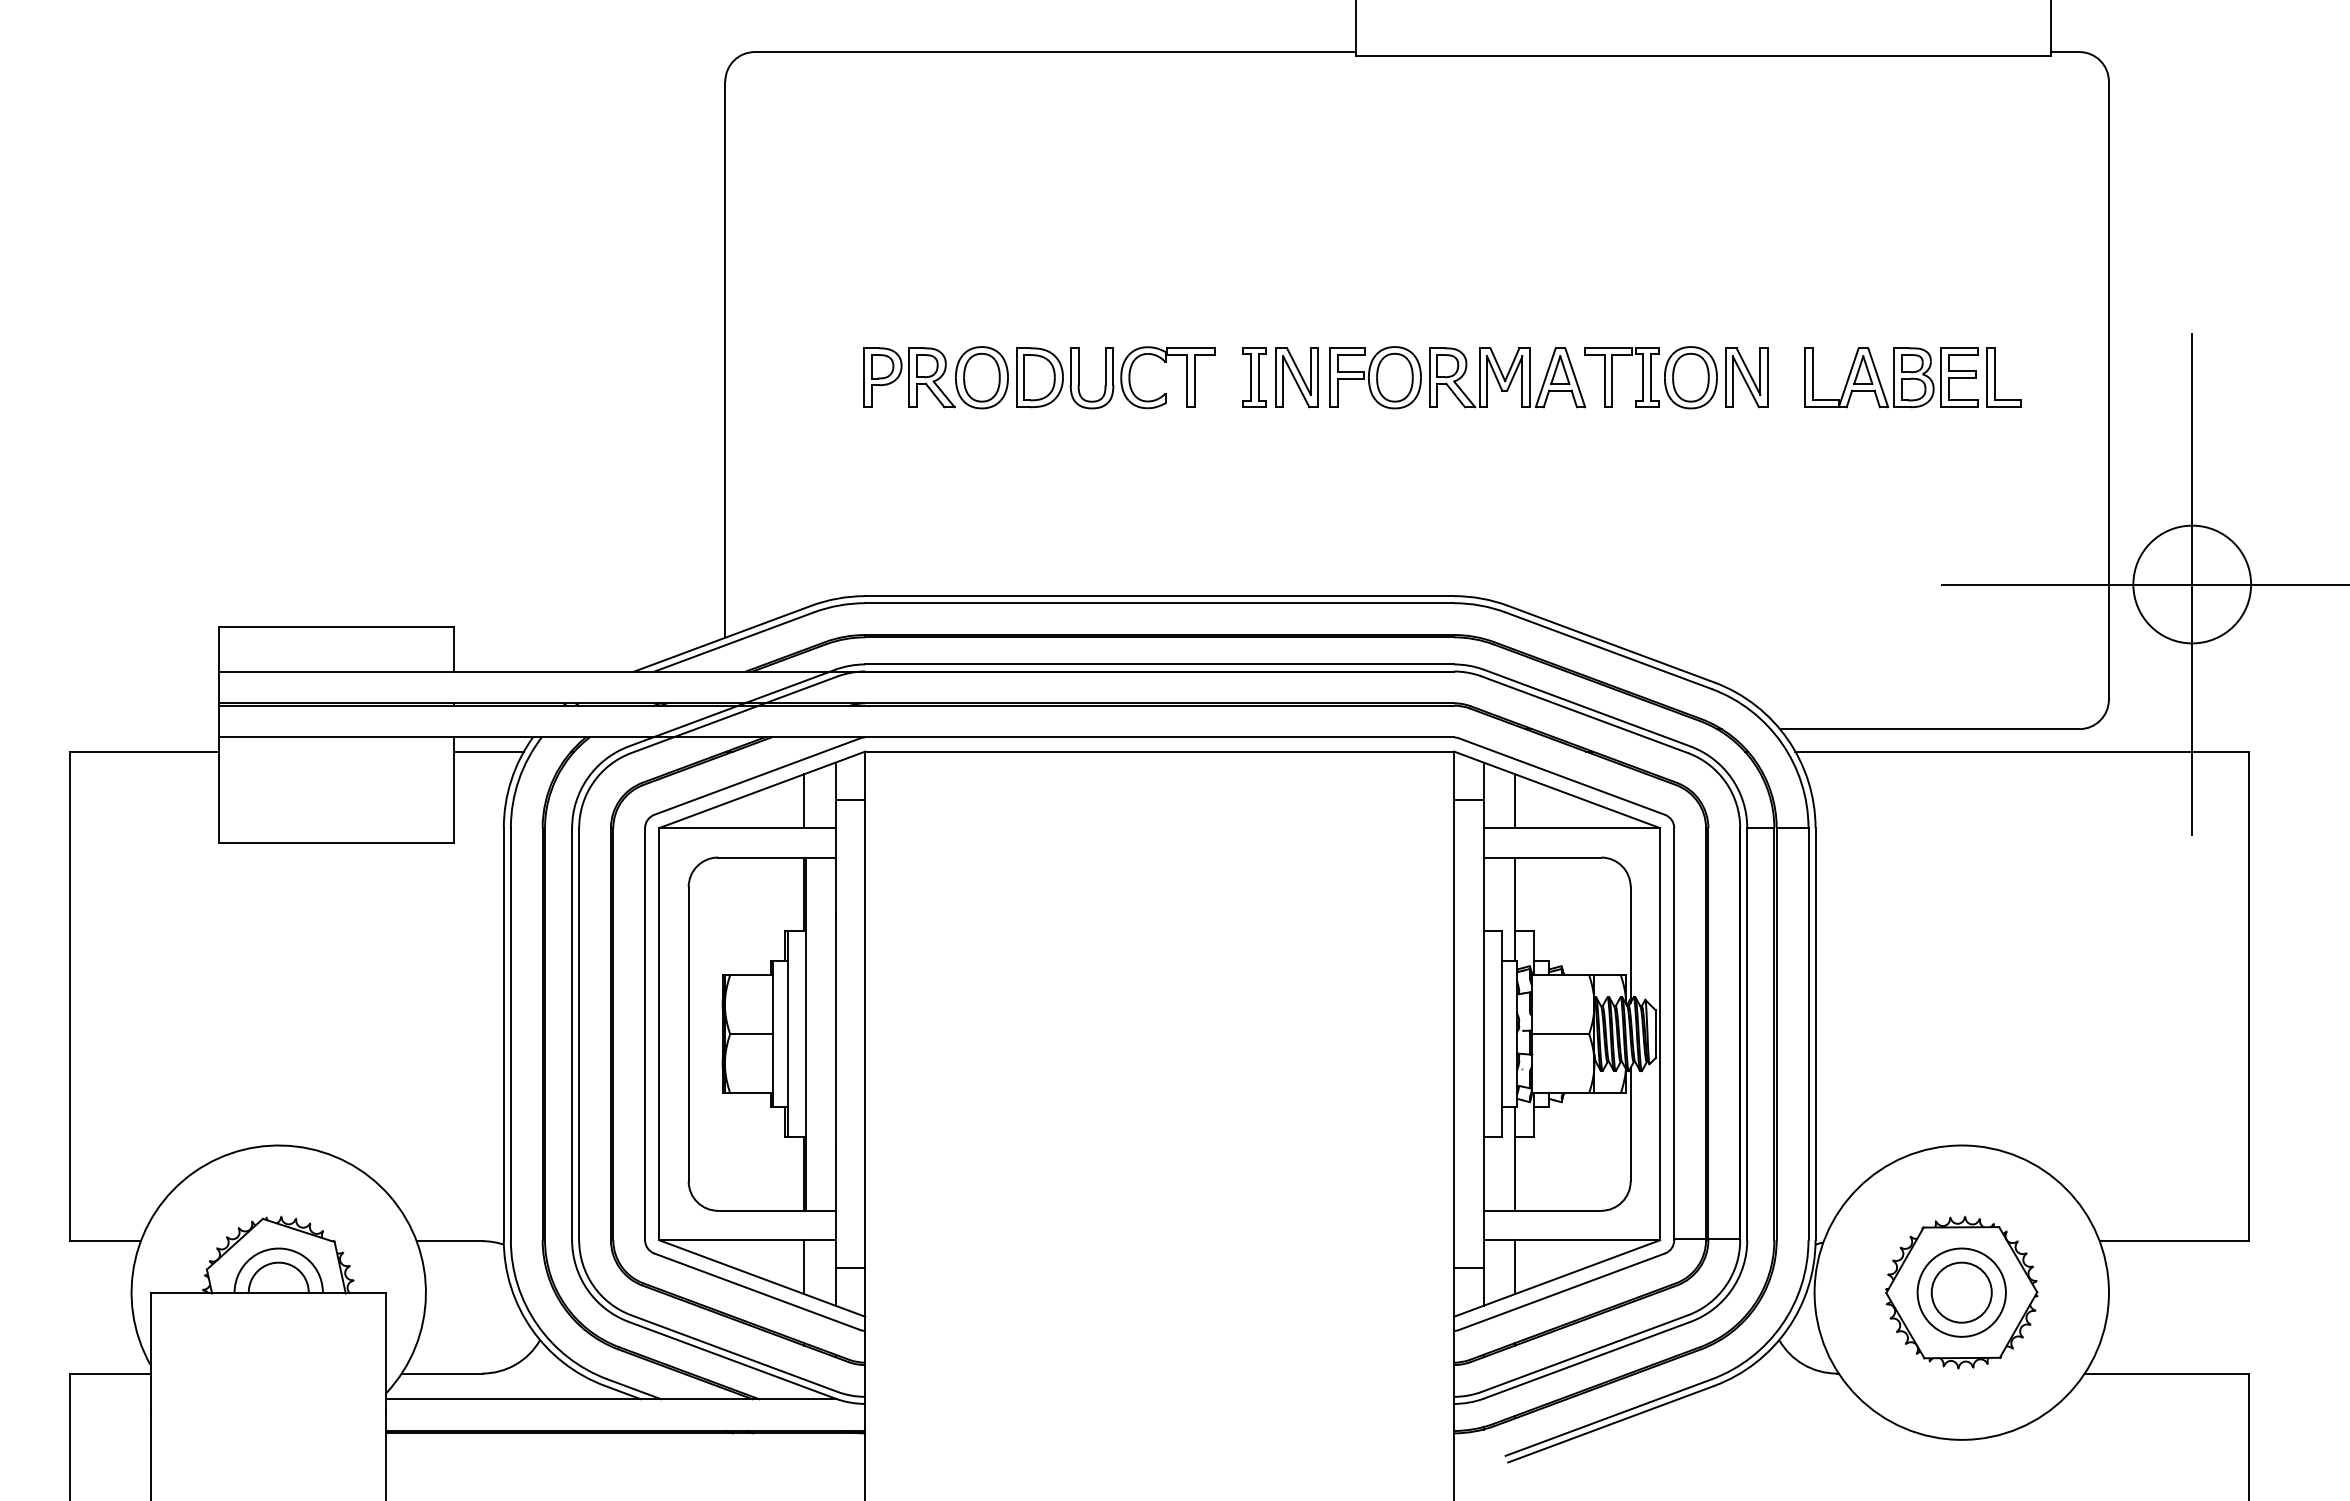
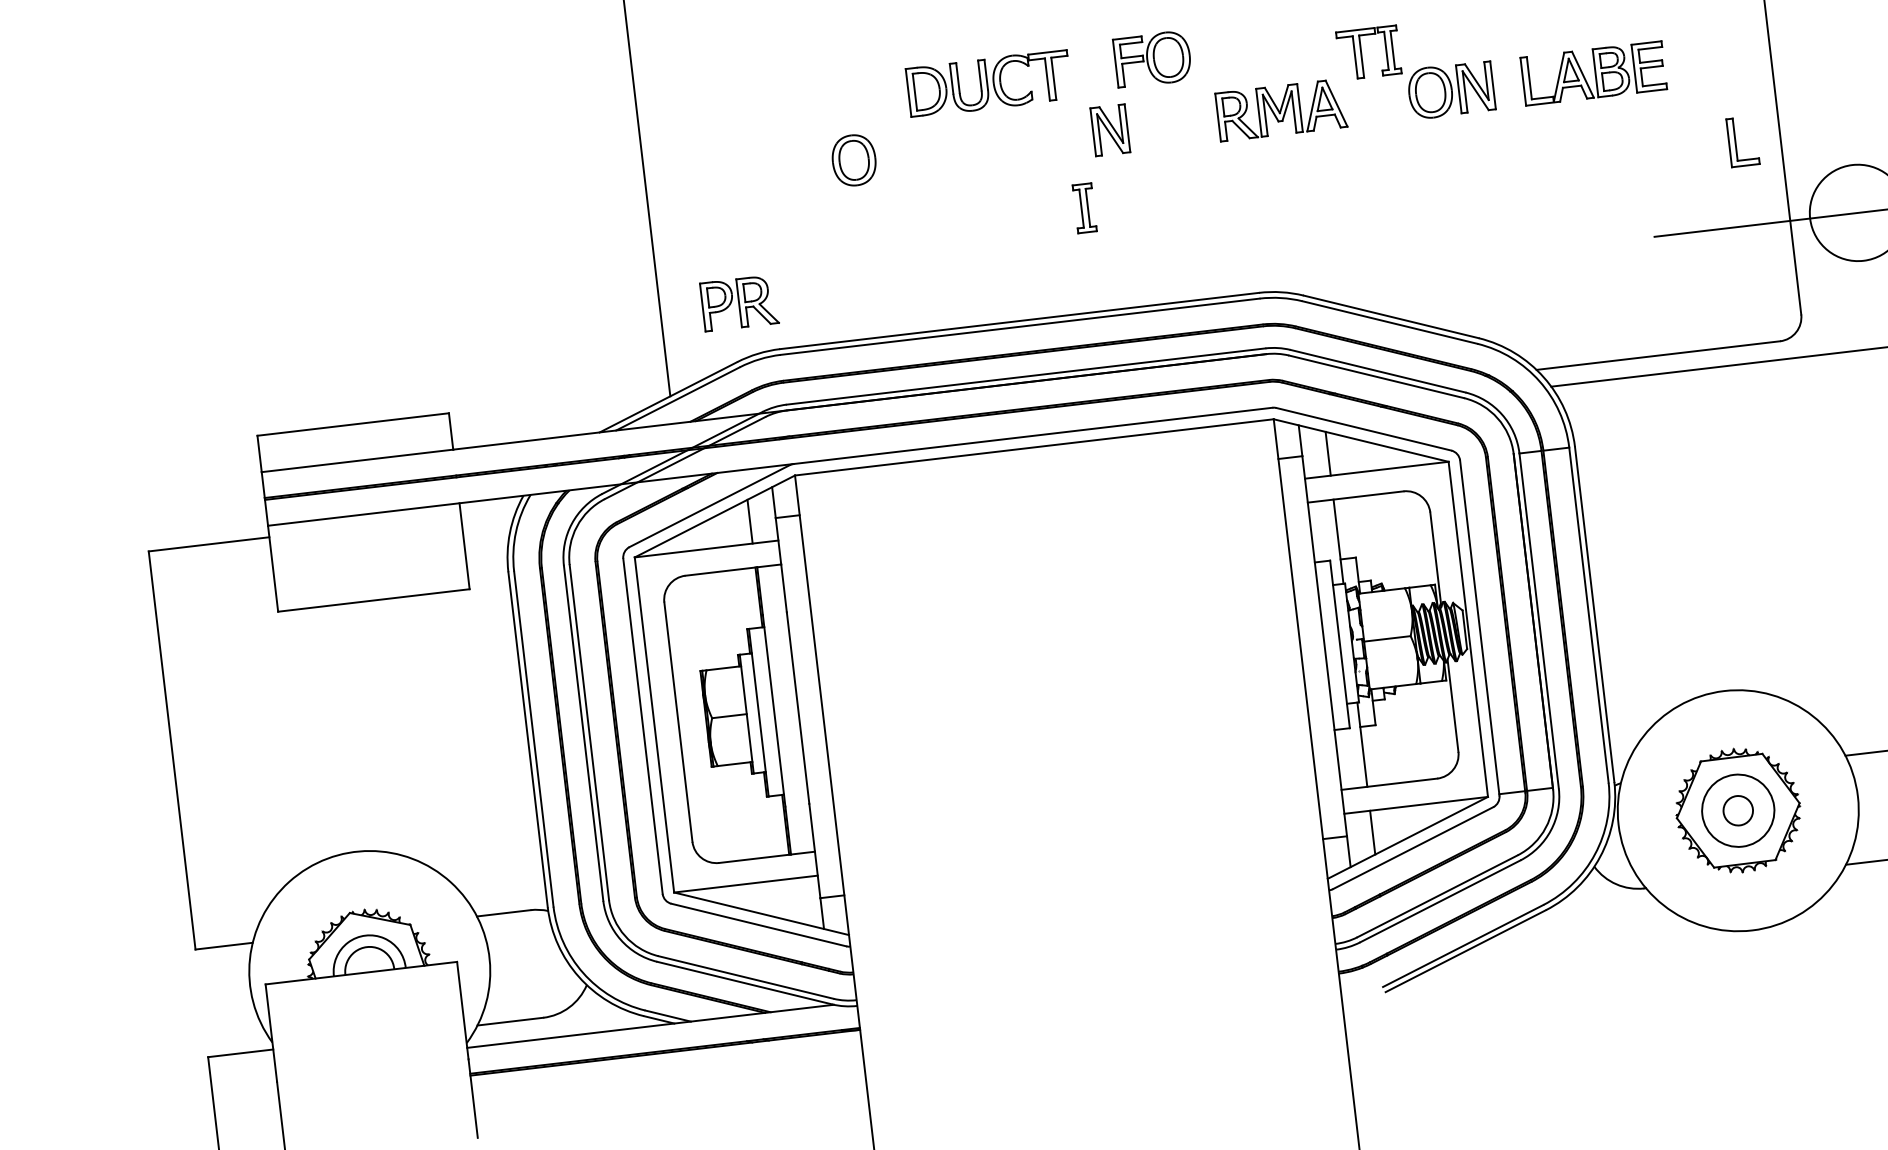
part: (909, 377) -> (739, 303), moved
part: (1115, 377) -> (989, 83), moved
part: (1254, 377) -> (1084, 208), moved
part: (1375, 377) -> (1152, 59), moved
part: (1612, 377) -> (1361, 53), moved
part: (1995, 377) -> (1736, 142), moved
line: (2192, 584) -> (1858, 212), removed
line: (488, 751) -> (488, 511), removed
line: (804, 1267) -> (794, 900), removed
circle: (1961, 1292) -> (1738, 810), size x0.6

